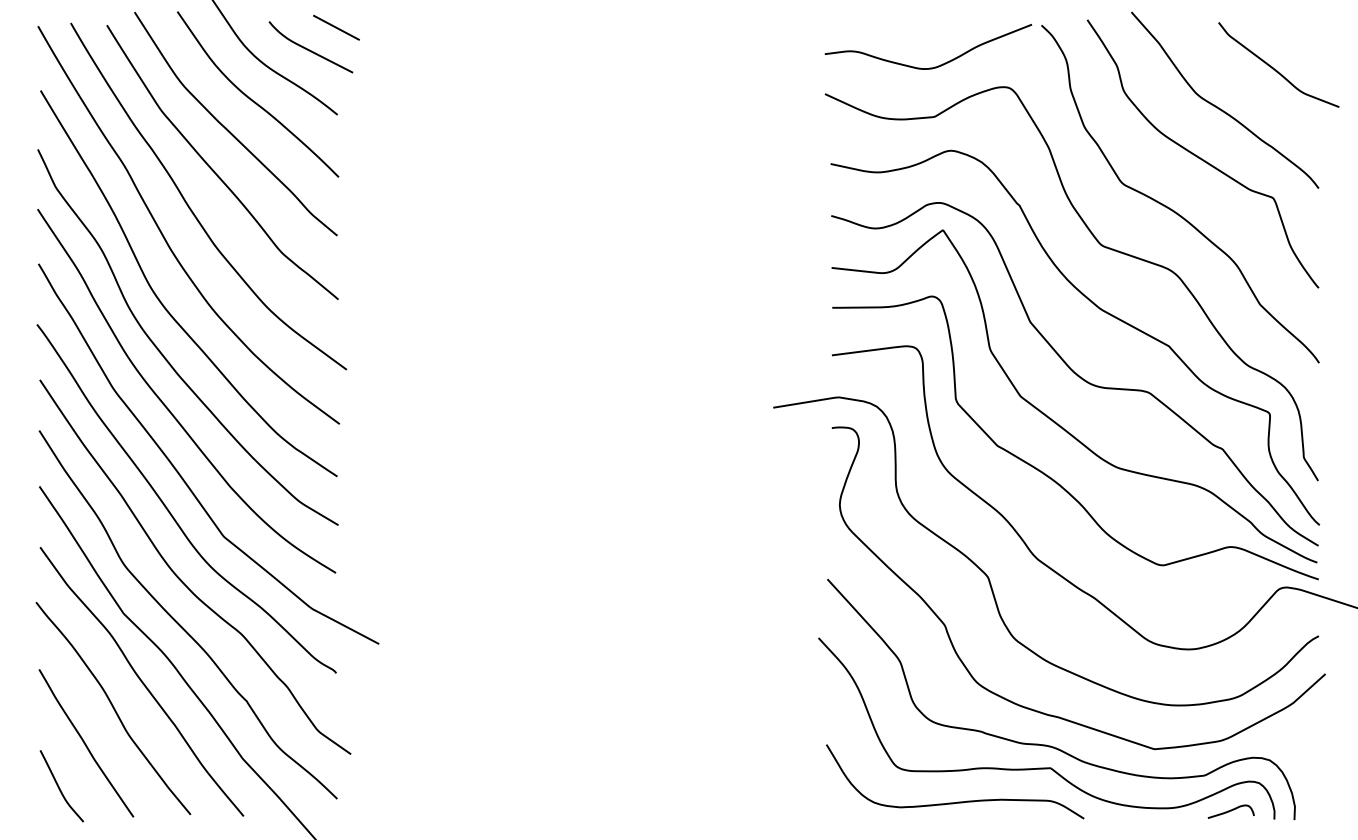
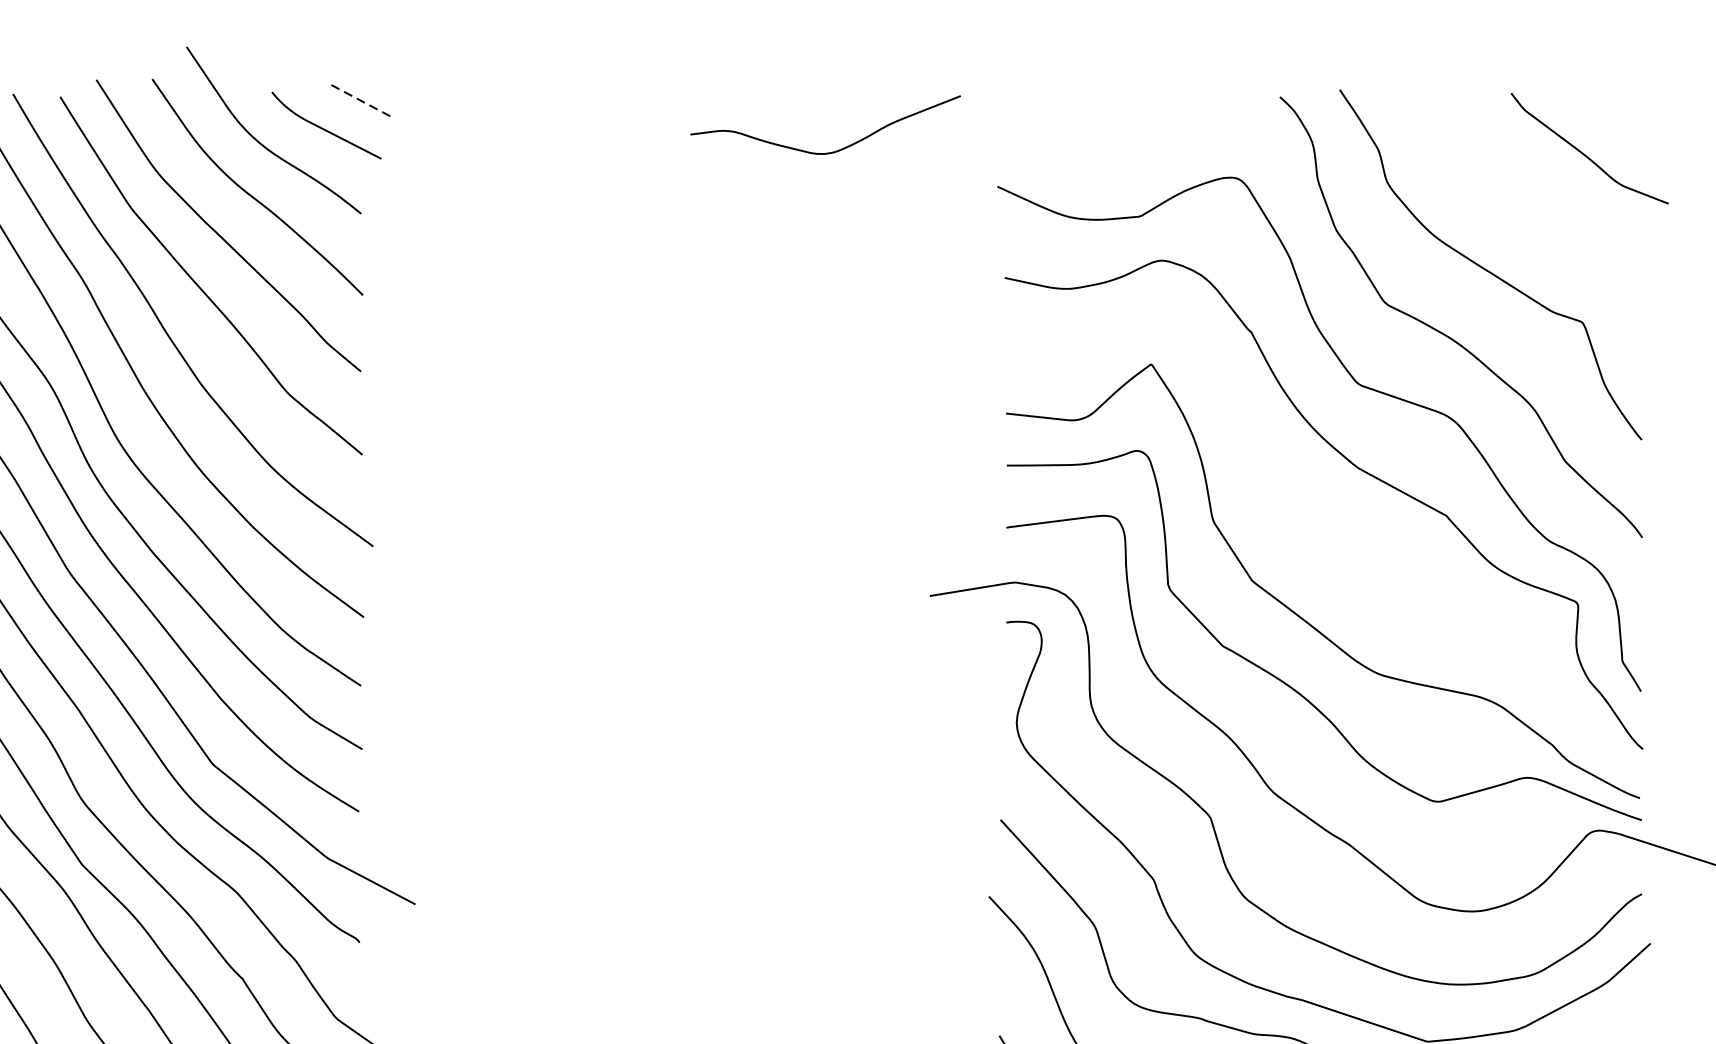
line: (336, 27) -> (359, 99), solid -> dashed
curve: (934, 66) -> (833, 150), moved
curve: (1219, 107) -> (1512, 204), removed
curve: (1074, 373) -> (1323, 551), removed

